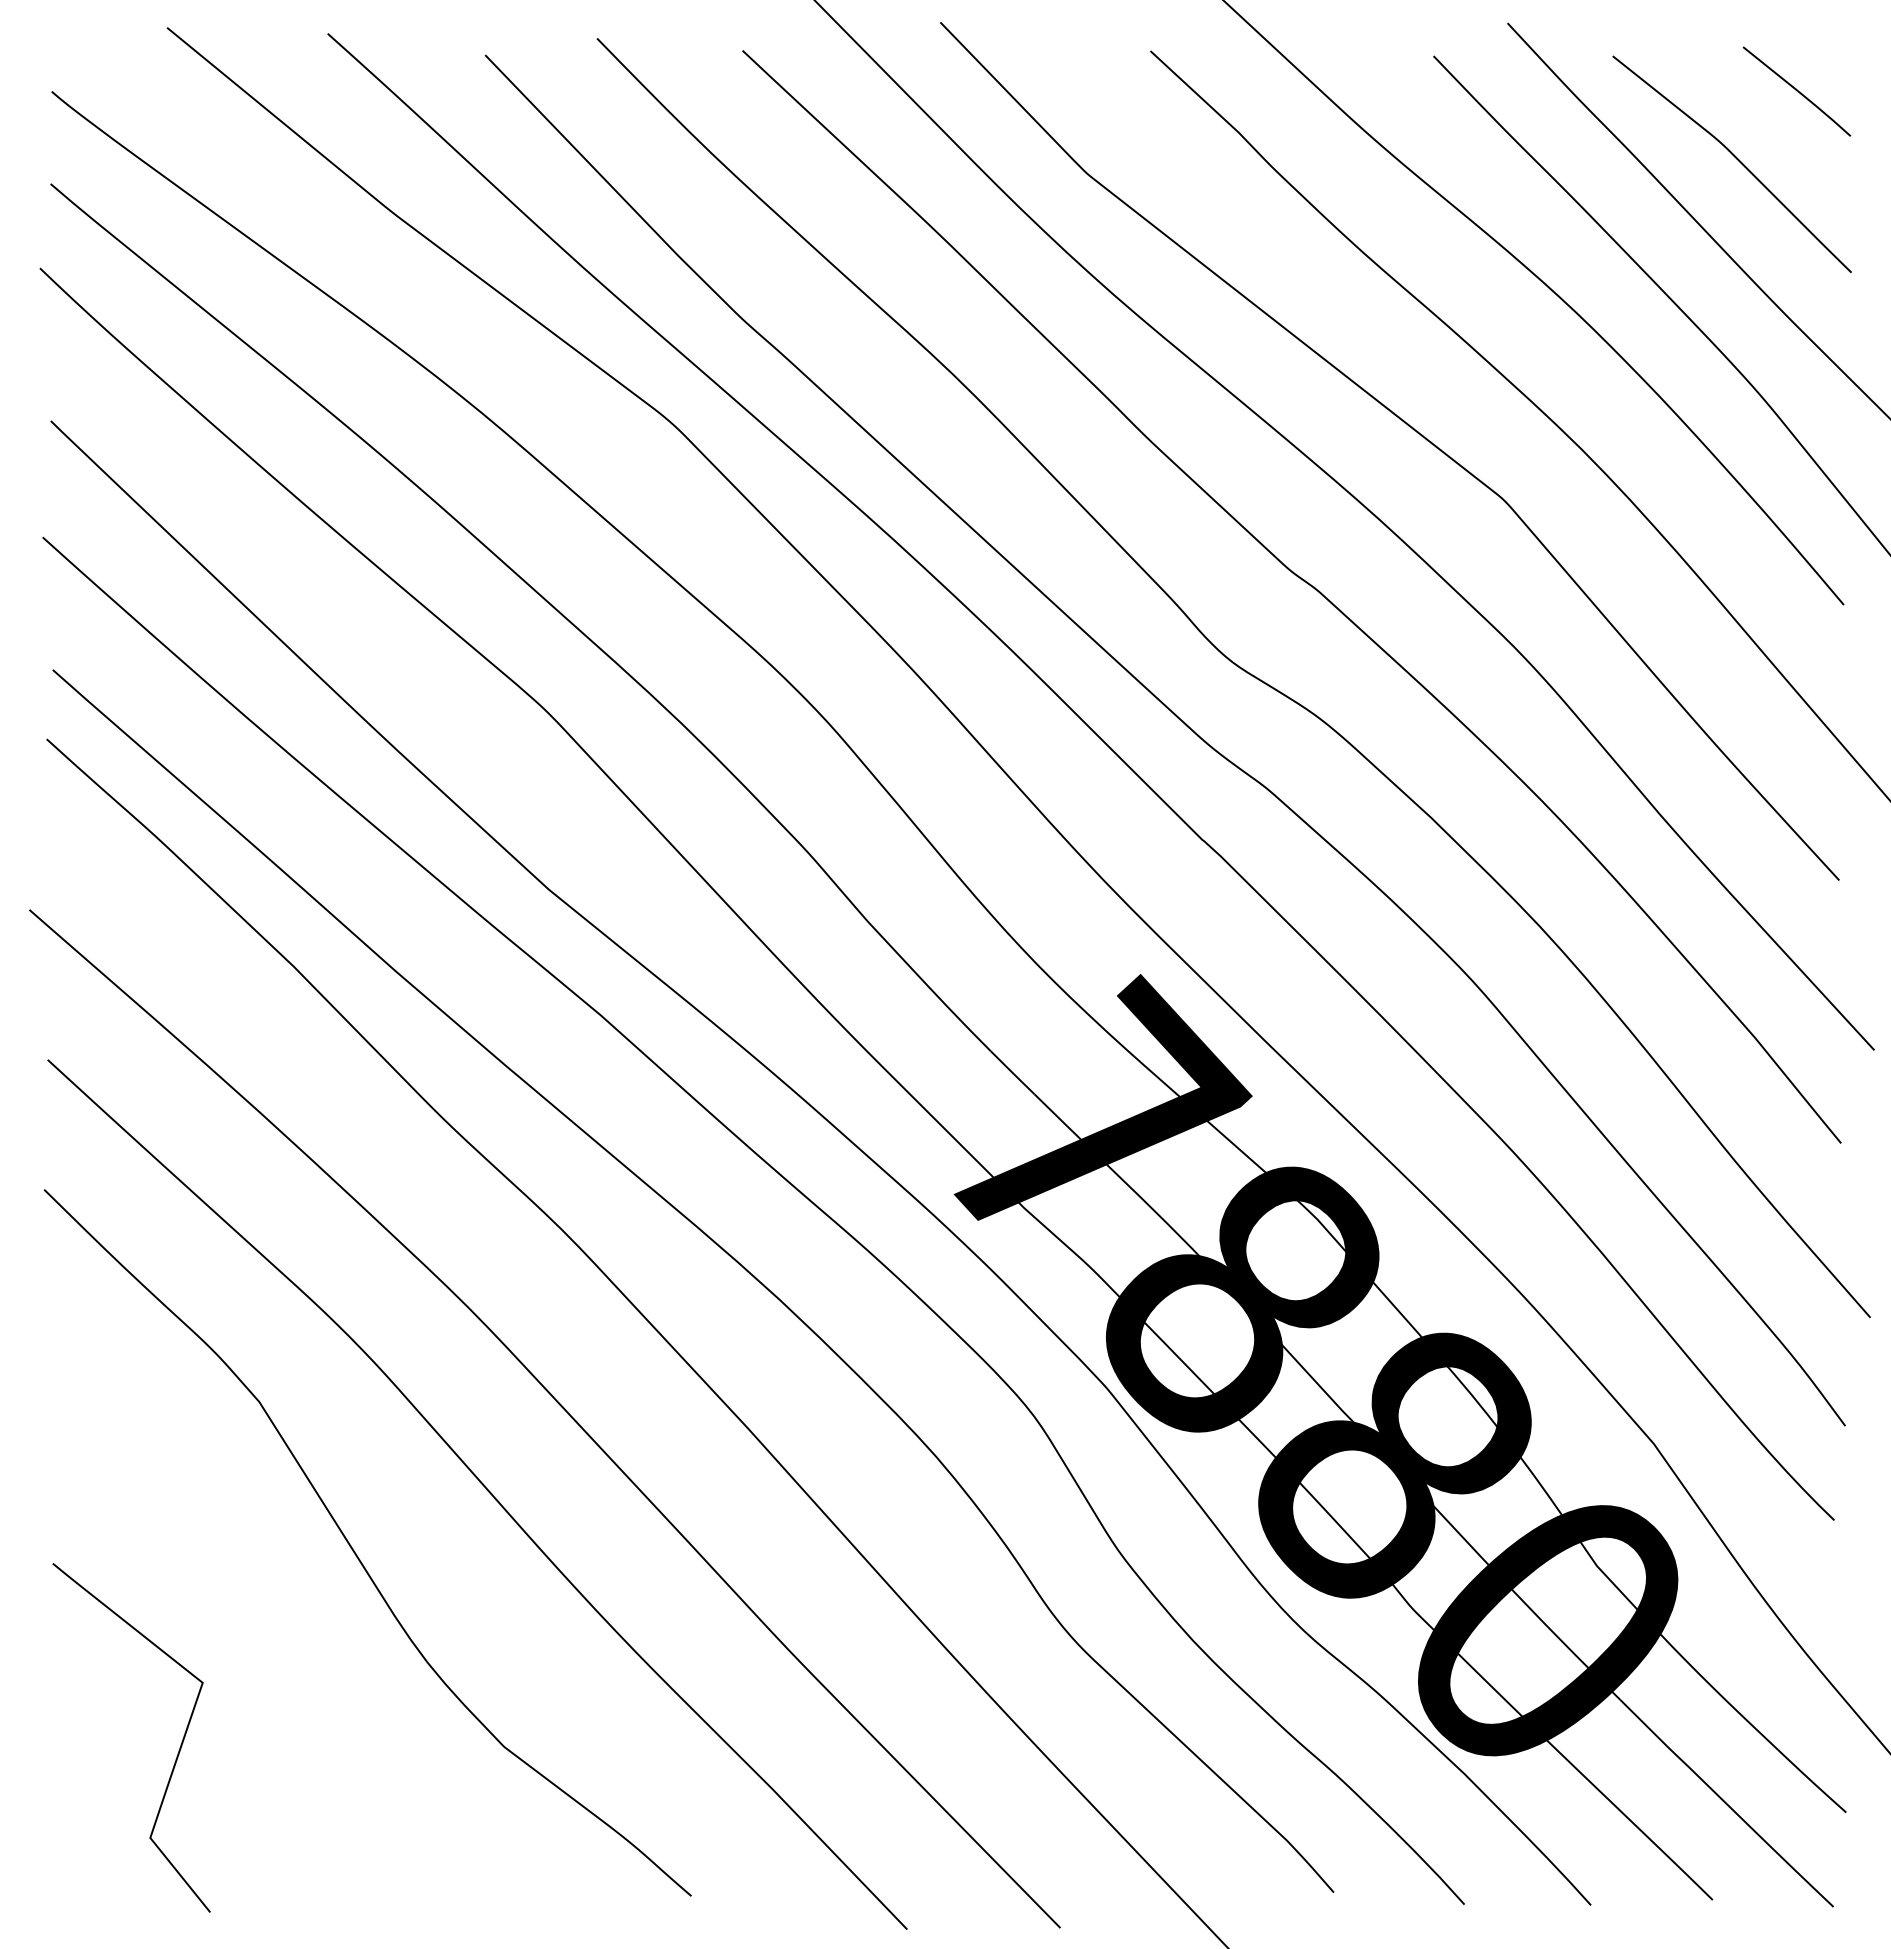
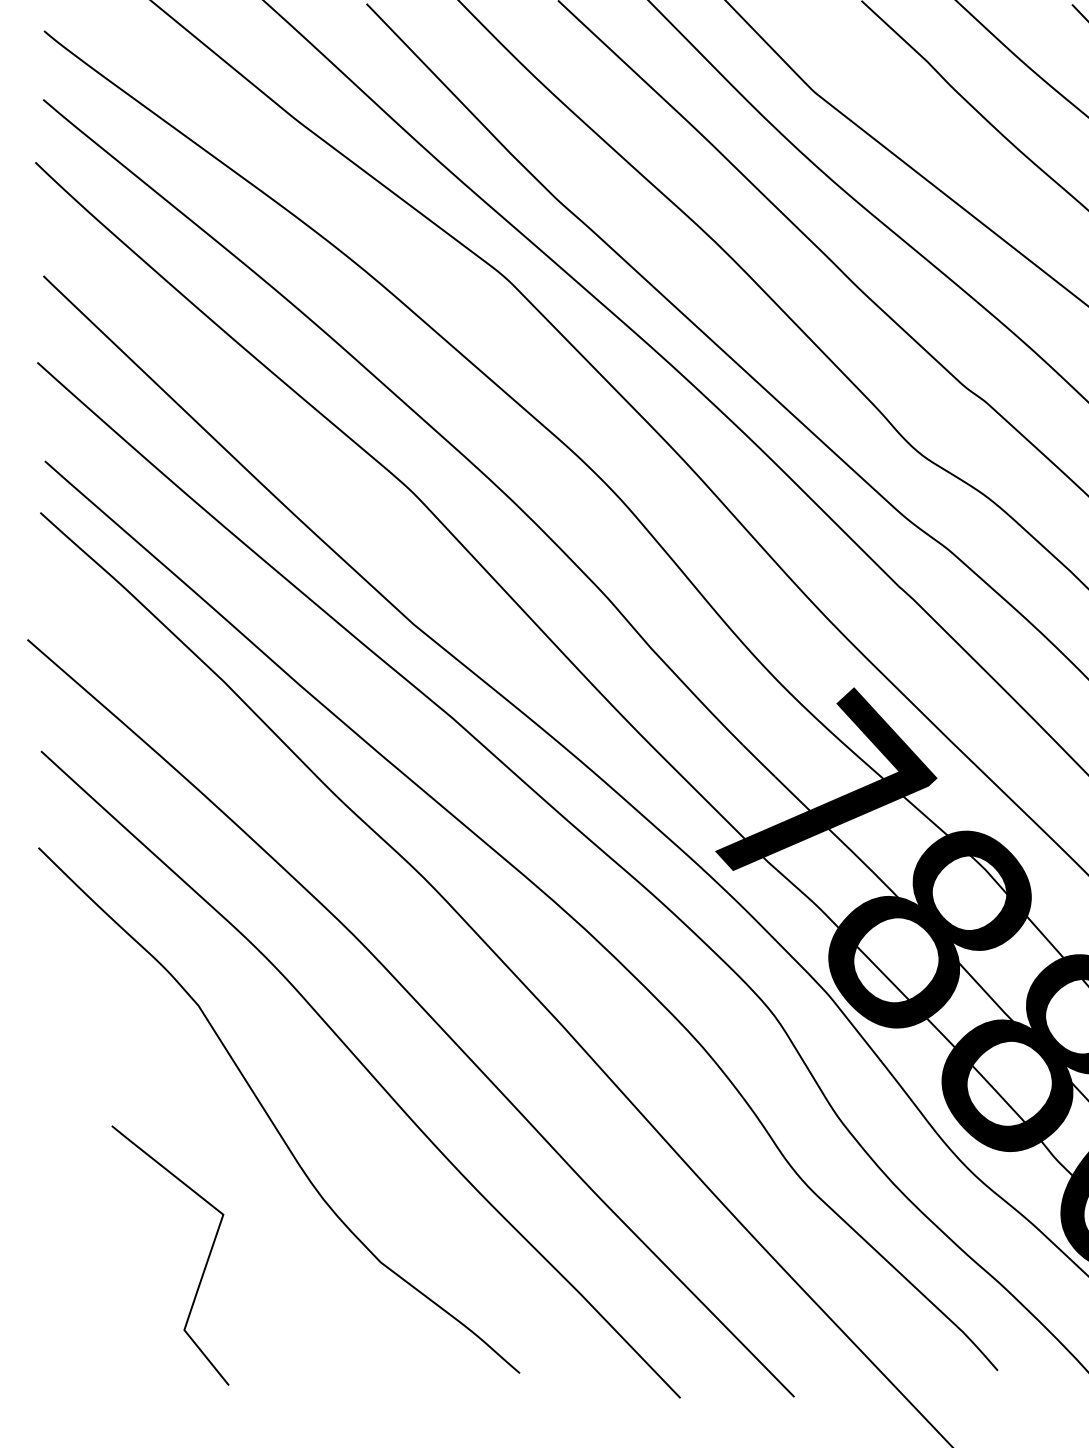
curve: (177, 1753) -> (204, 1267), moved

